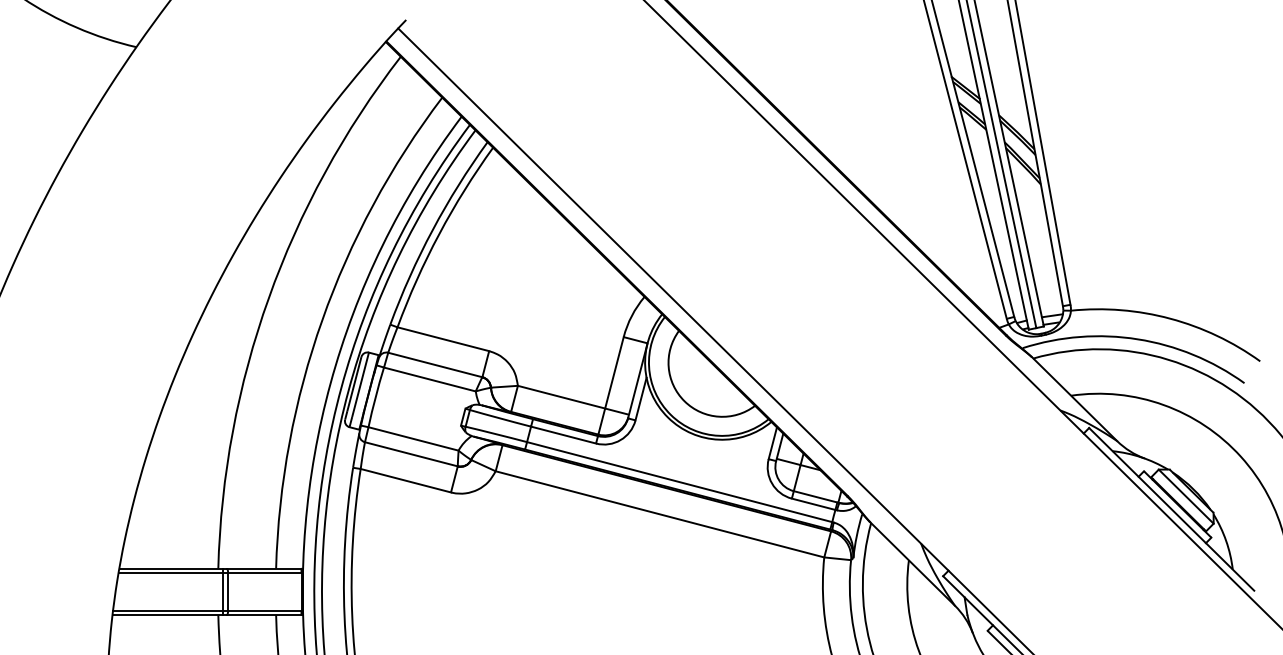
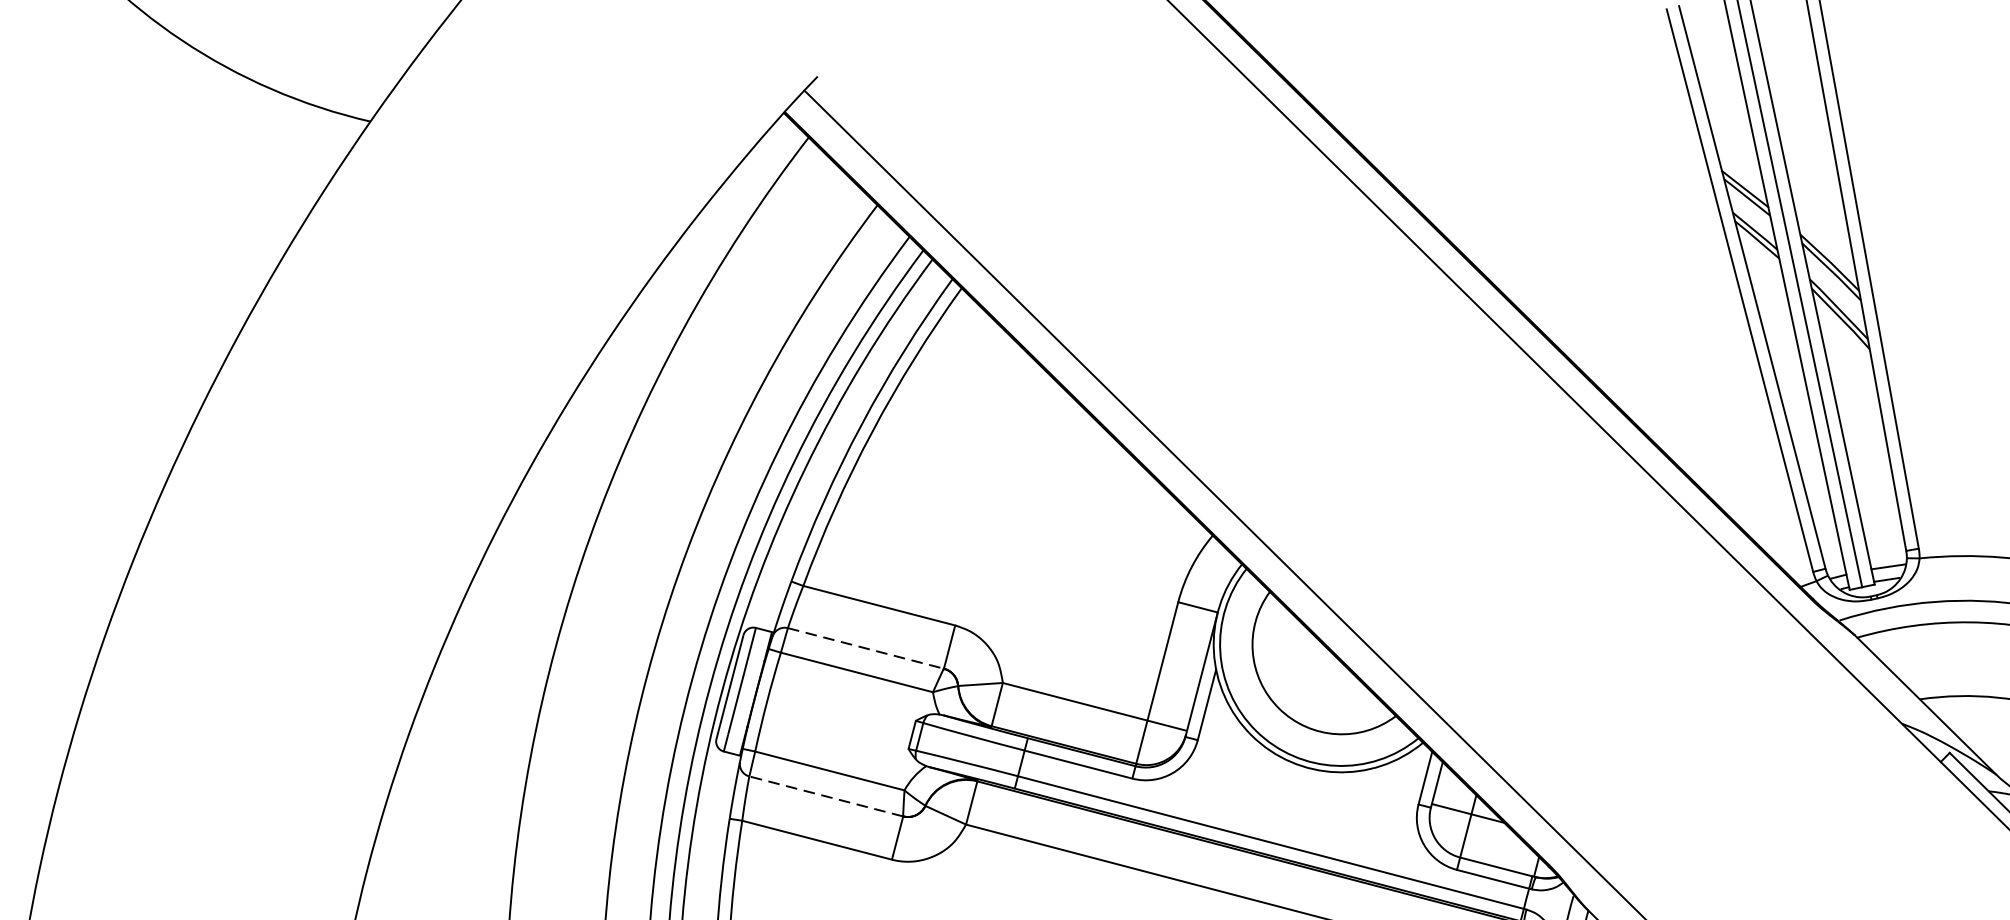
line: (435, 364) -> (866, 647), solid -> dashed
line: (411, 454) -> (826, 796), solid -> dashed

